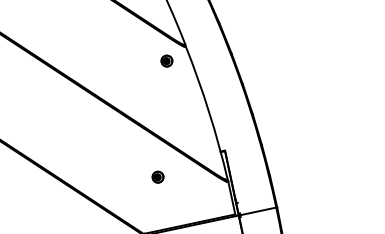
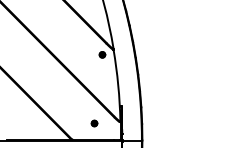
part: (158, 177) -> (94, 123), moved

